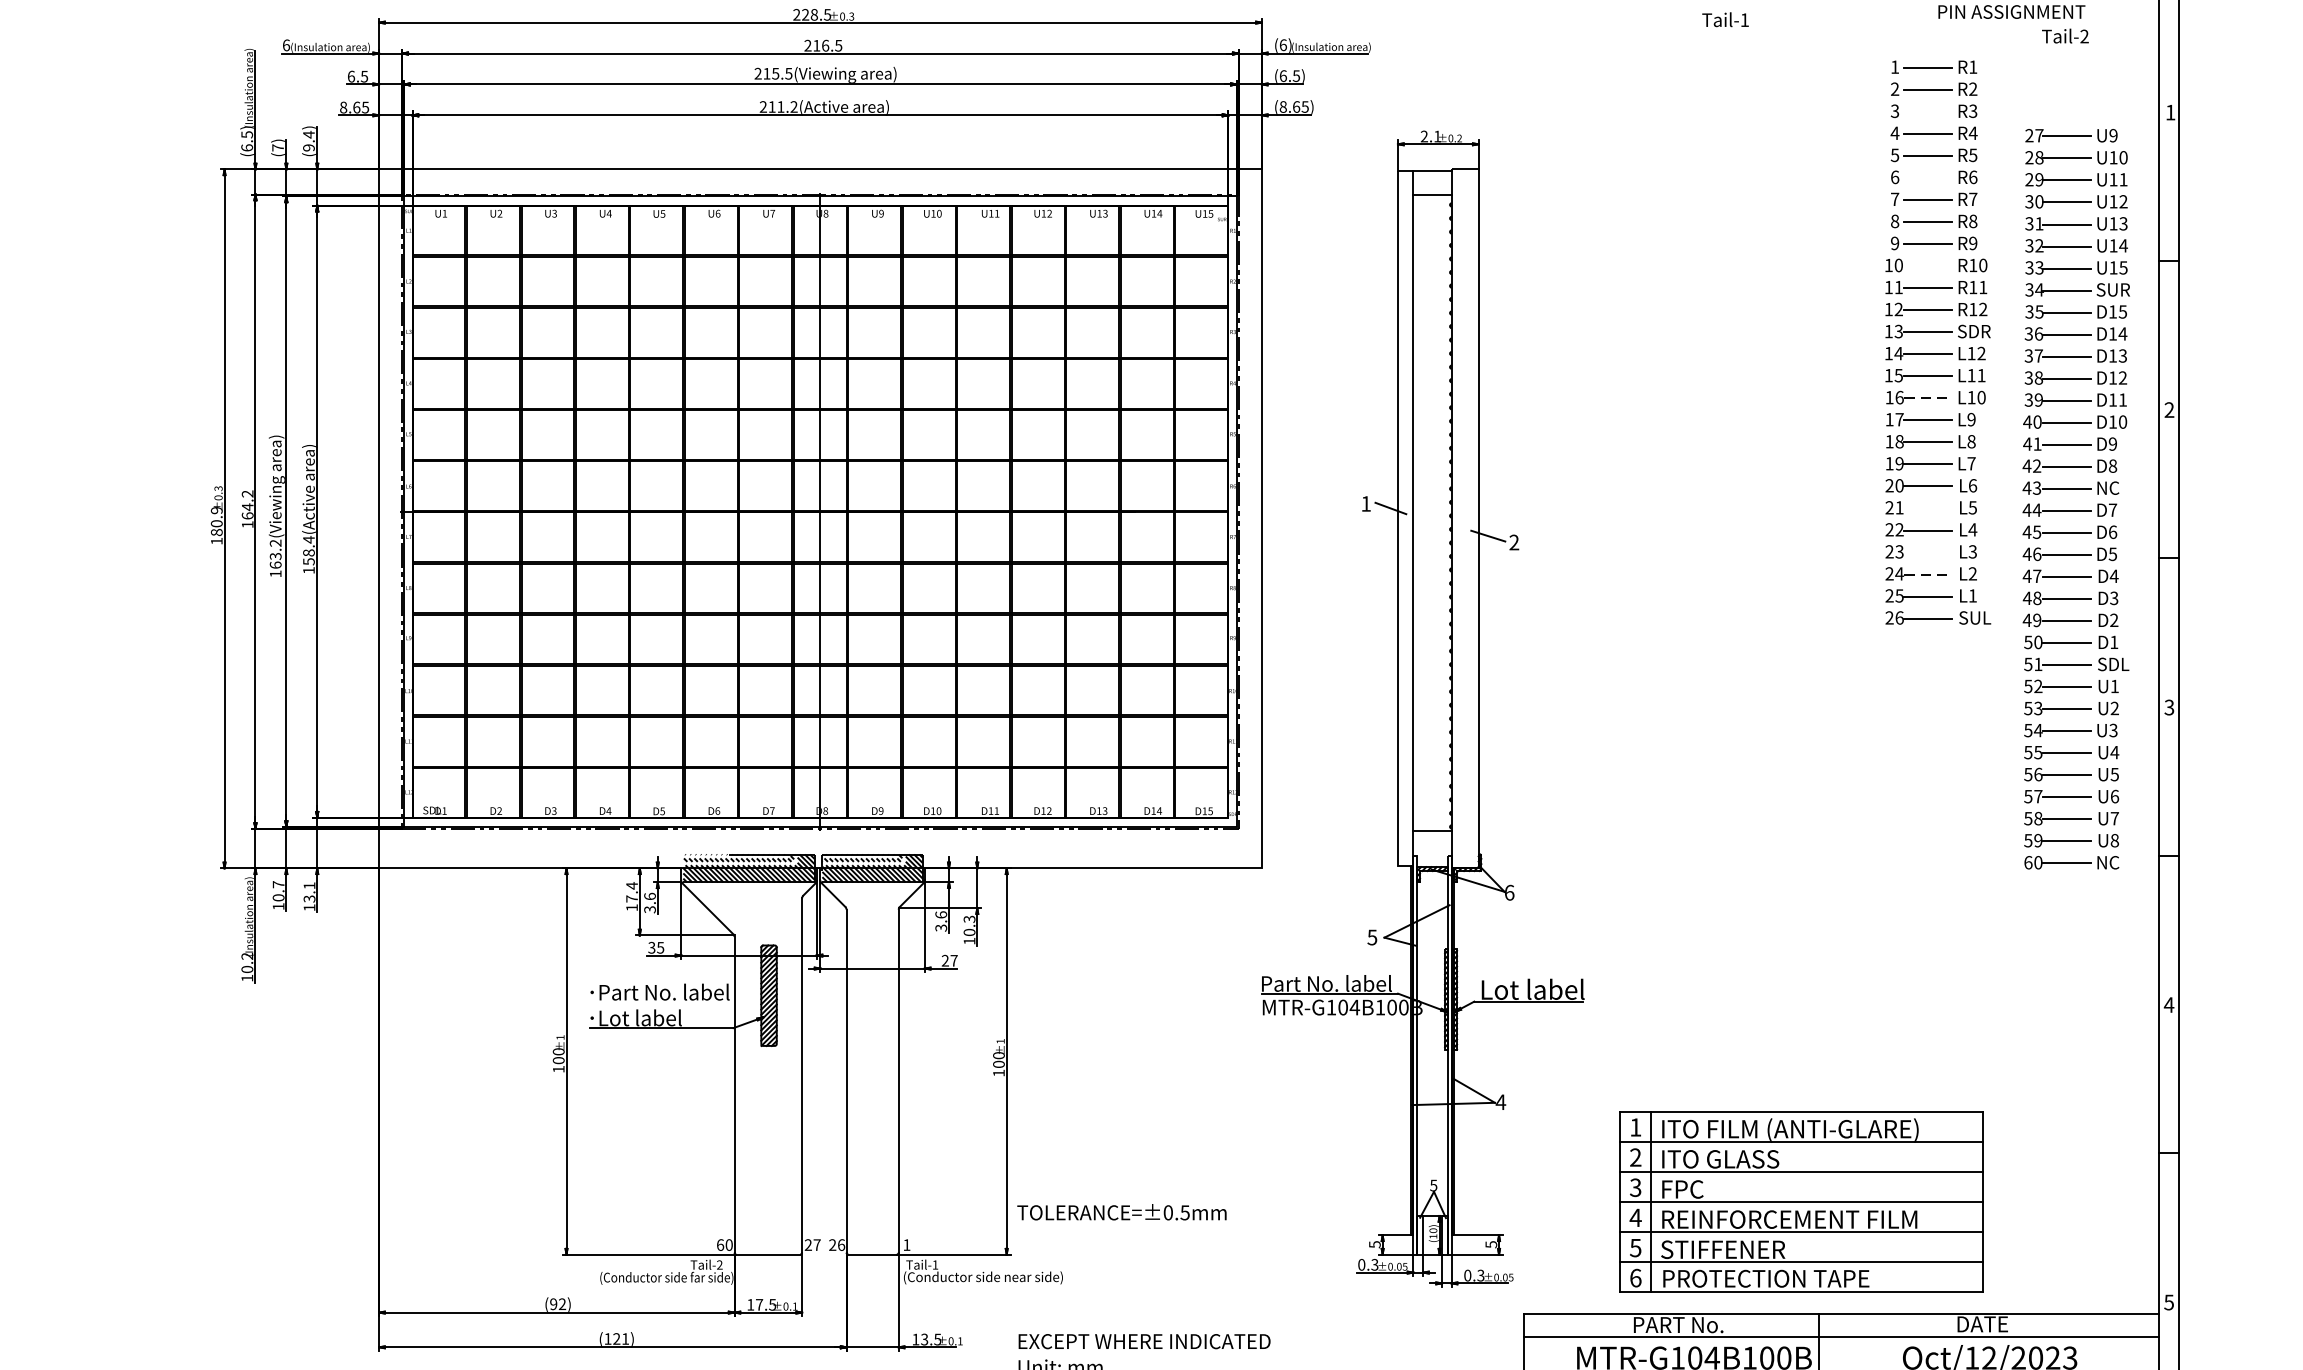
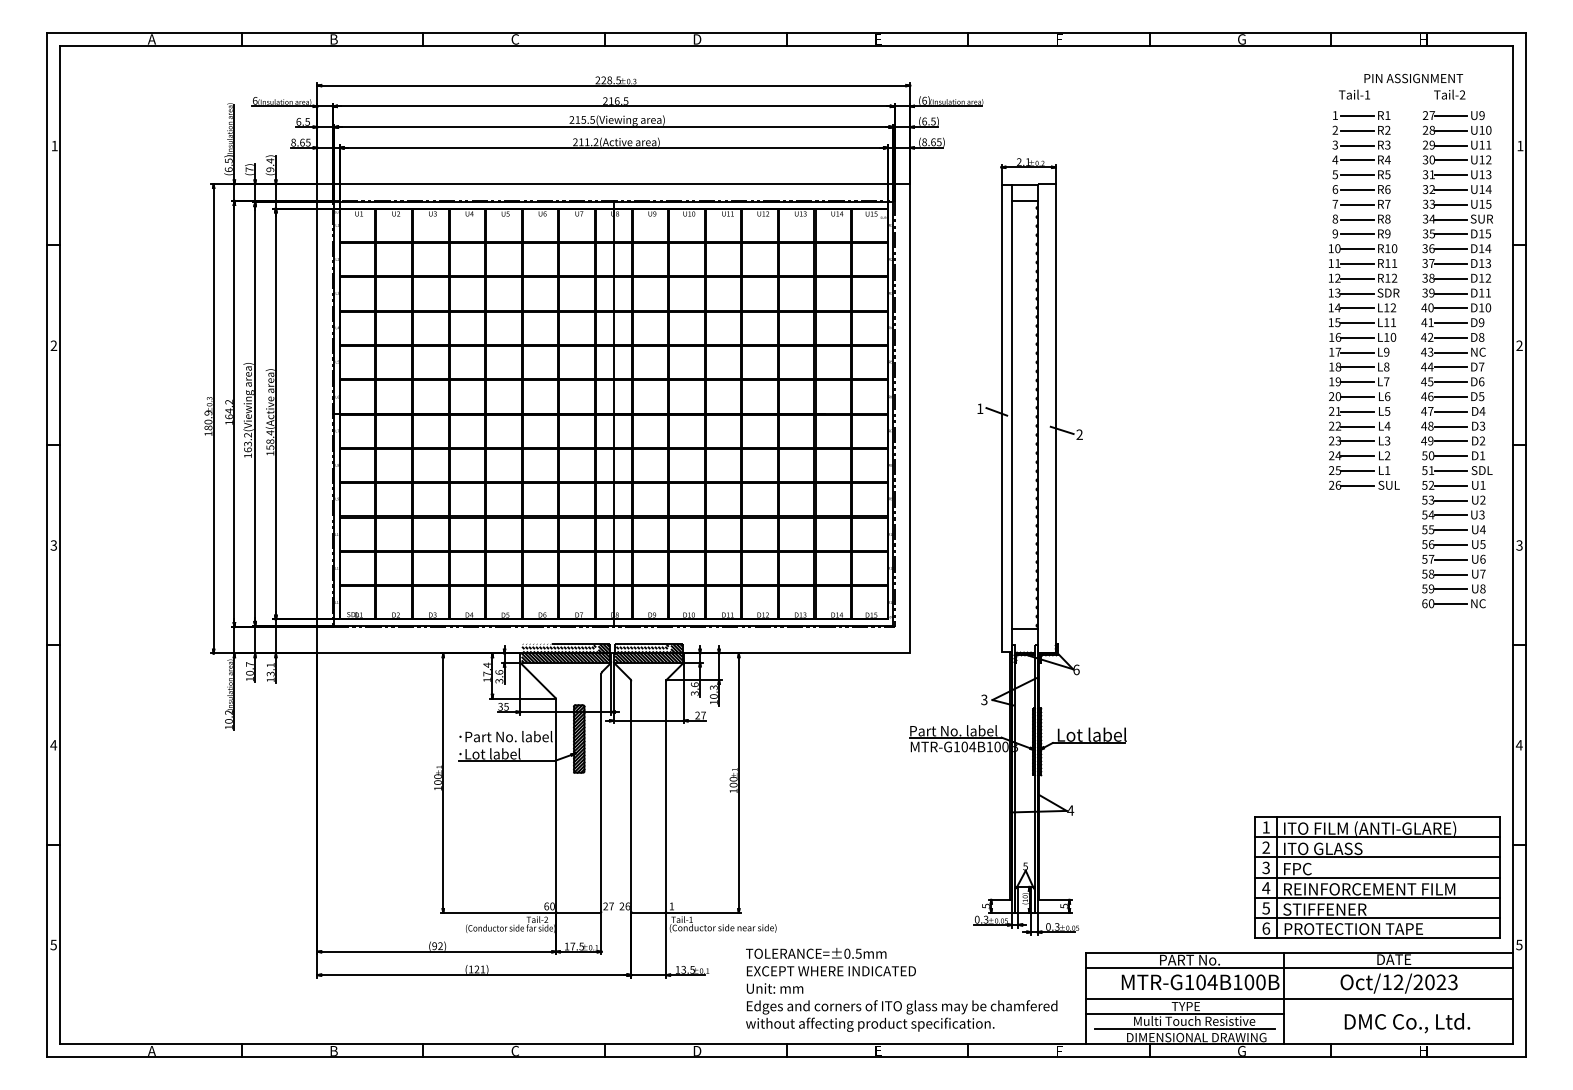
text: (1725, 19) -> (1354, 94), moved
line: (1928, 111) -> (1357, 145), added
line: (1928, 177) -> (1357, 189), added
line: (1928, 266) -> (1357, 249), added
line: (1928, 397) -> (1357, 337), dashed -> solid
part: (2075, 499) -> (1456, 359), moved
line: (1928, 507) -> (1357, 411), added
line: (1928, 552) -> (1357, 441), added
line: (1928, 574) -> (1357, 456), dashed -> solid
text: (1372, 936) -> (984, 699), 5 -> 3
part: (1801, 1201) -> (1377, 877), moved
text: (1122, 1212) -> (816, 953), moved

